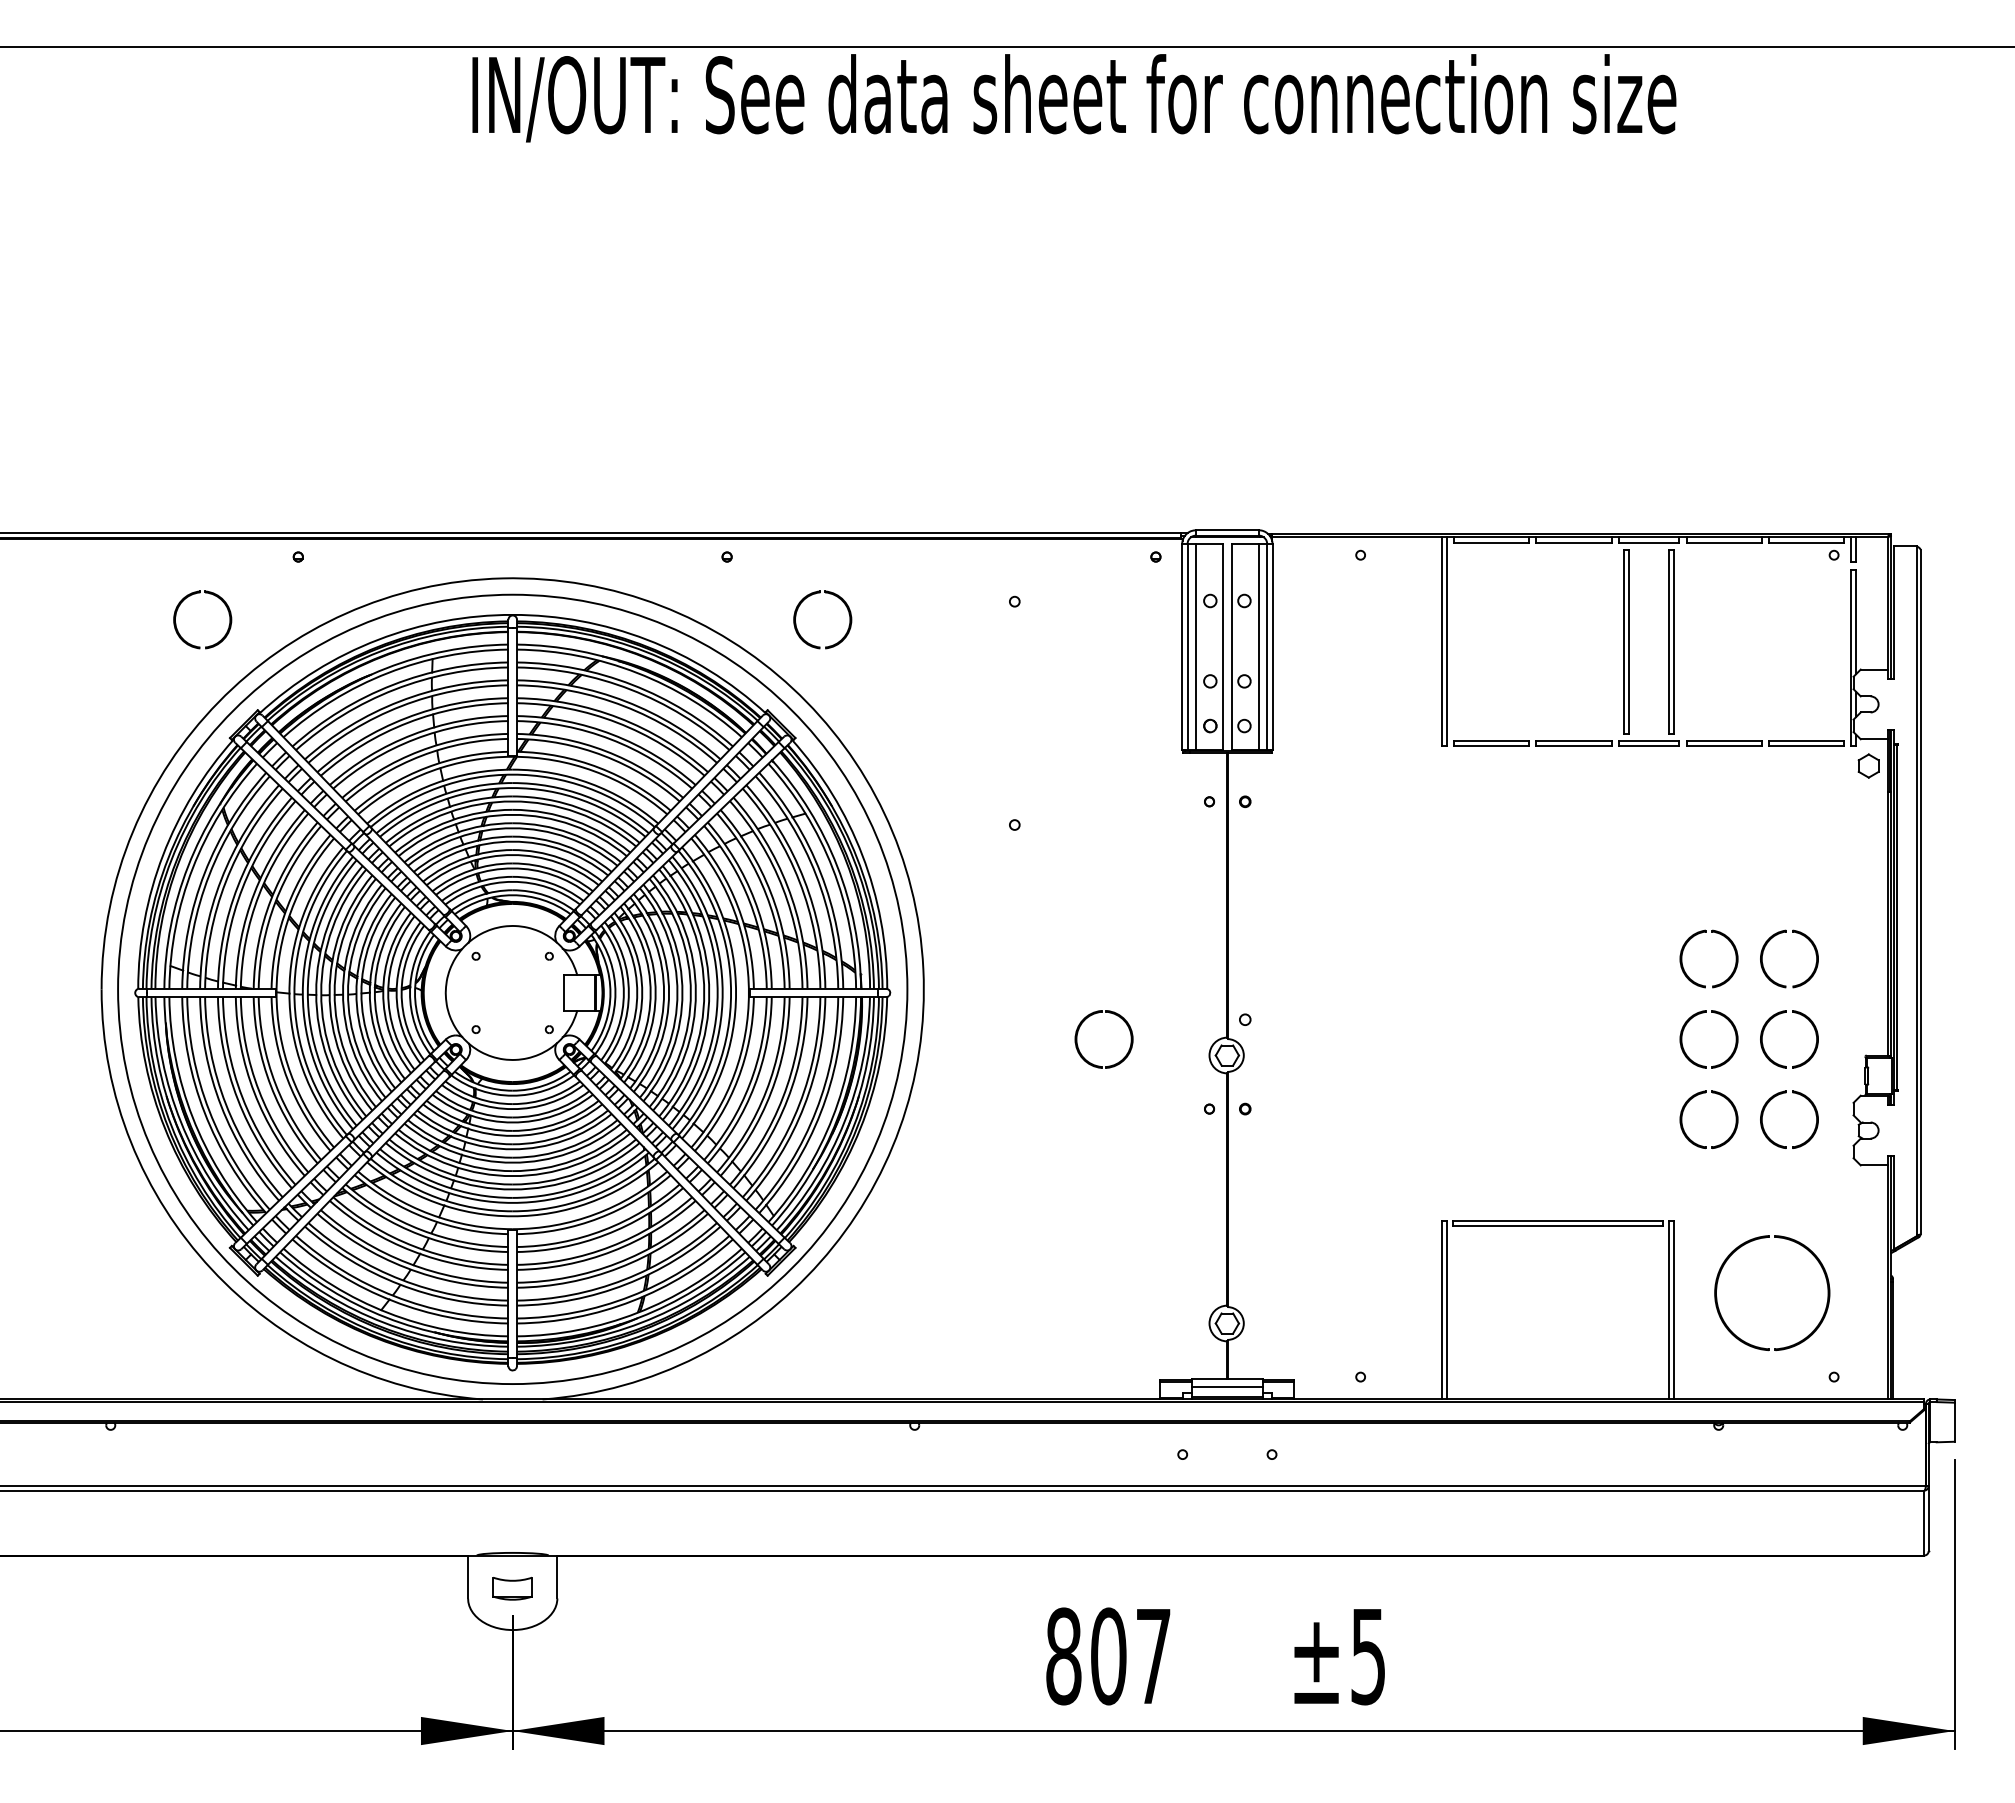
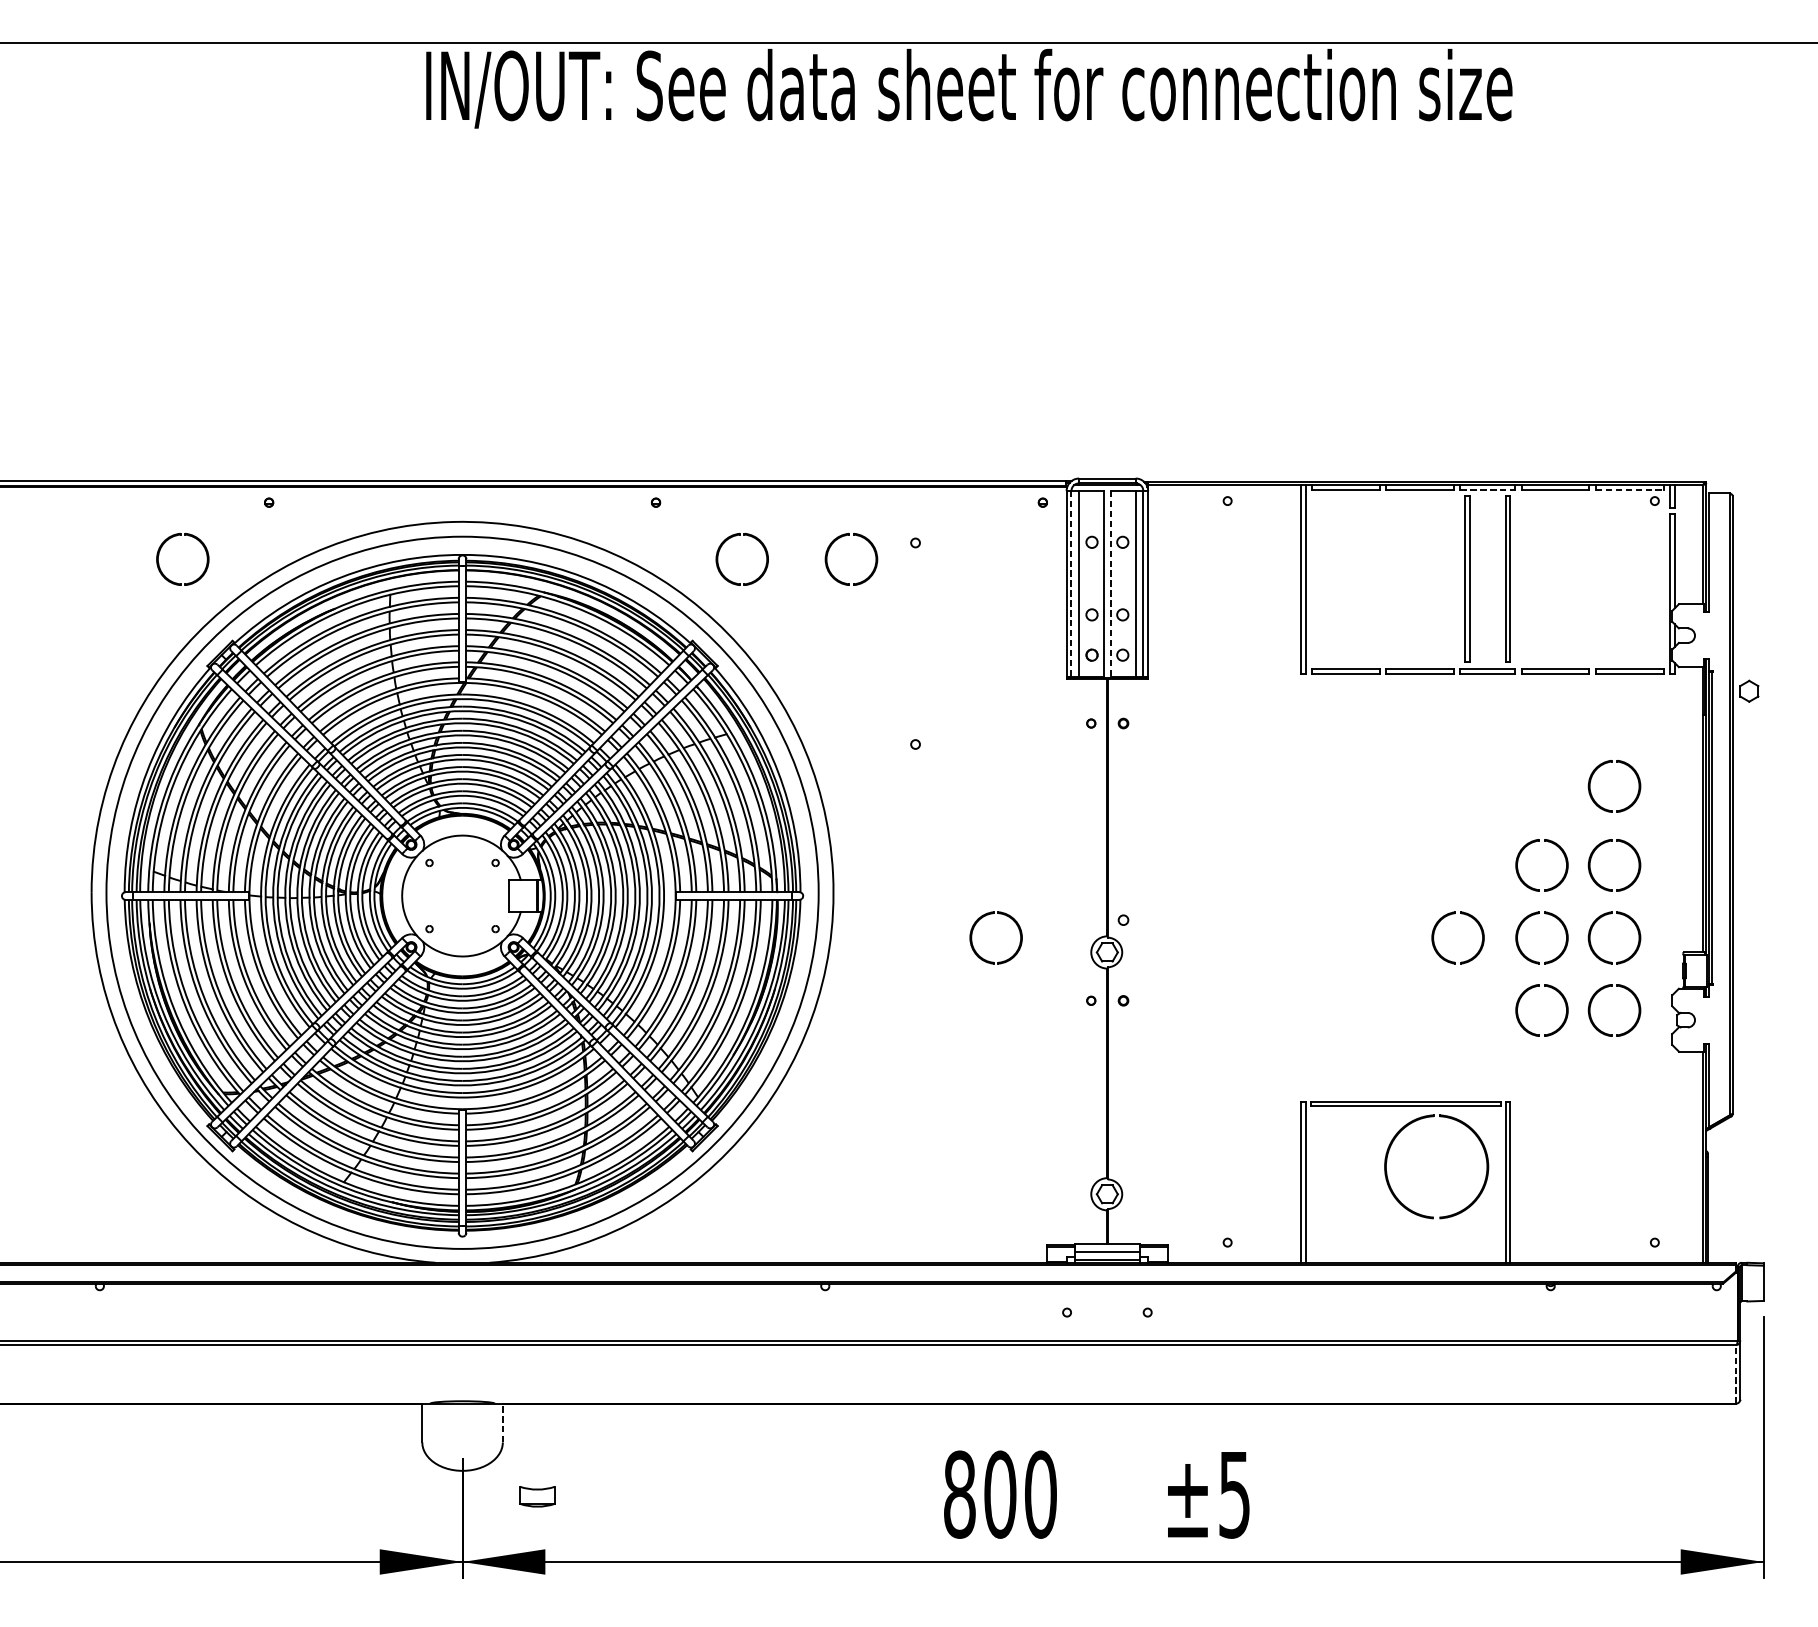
line: (1649, 542) -> (1488, 489), solid -> dashed
line: (1806, 542) -> (1629, 489), solid -> dashed
part: (928, 598) -> (837, 540), added
line: (1187, 647) -> (1071, 584), solid -> dashed
line: (1231, 647) -> (1111, 584), solid -> dashed
part: (1868, 765) -> (1749, 690), moved
part: (1809, 888) -> (1632, 801), added
part: (1592, 1027) -> (1436, 927), added
part: (1808, 1334) -> (1469, 1204), moved
line: (1924, 1522) -> (1736, 1373), solid -> dashed
line: (557, 1576) -> (502, 1422), solid -> dashed
part: (512, 1588) -> (537, 1496), moved
text: (1153, 1656) -> (1040, 1494), 807 -> 800

